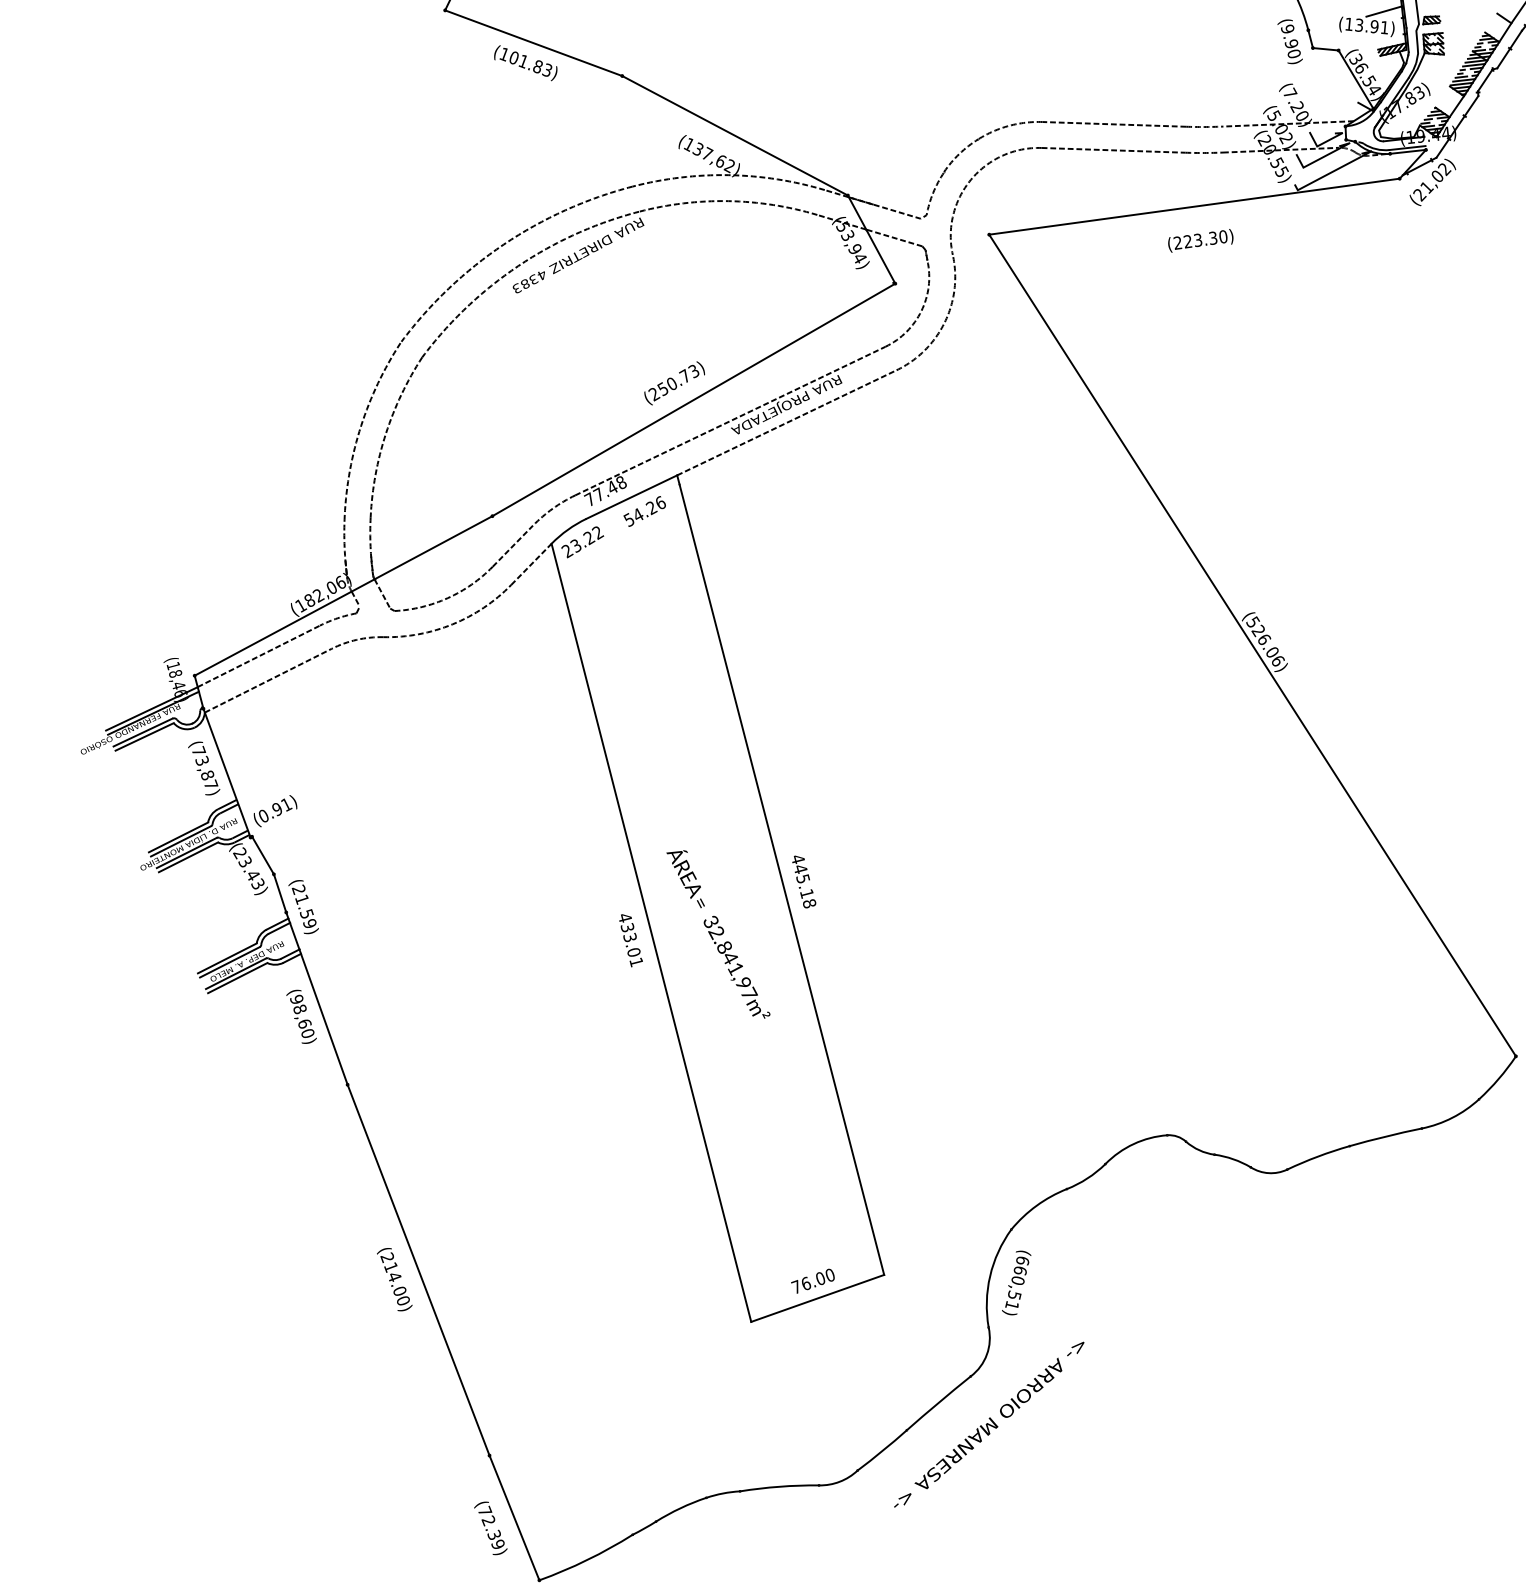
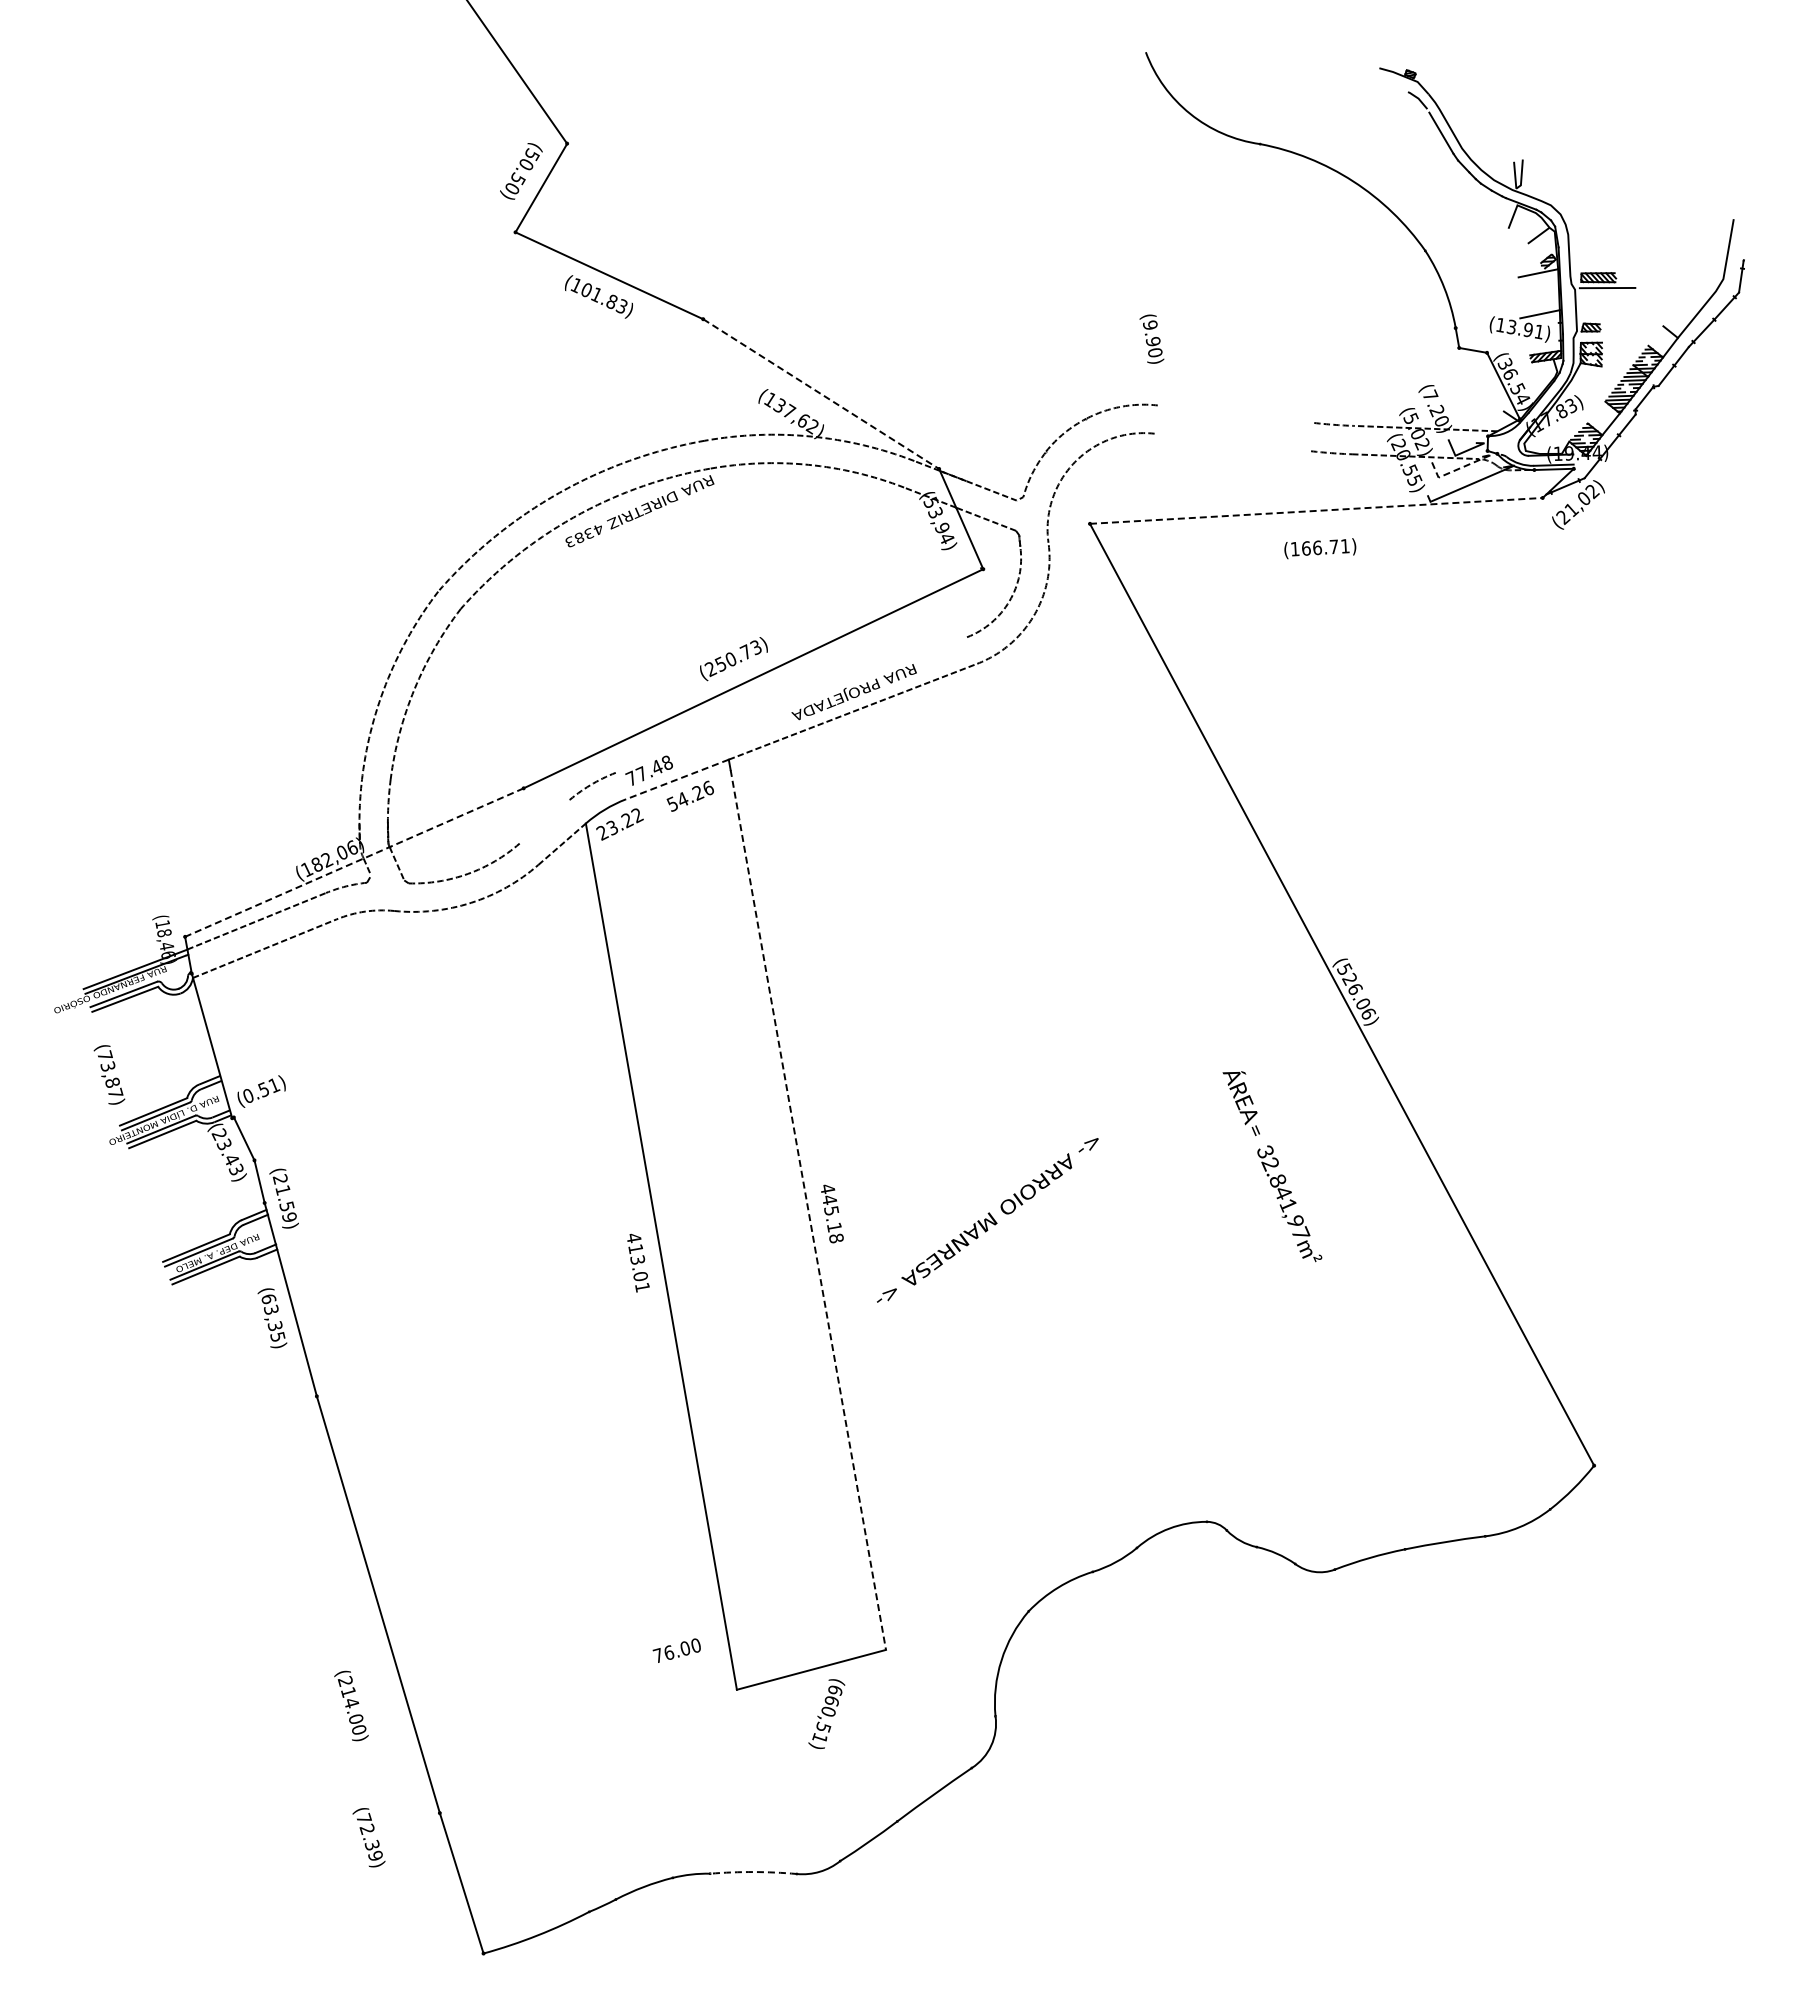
text: (1289, 41) -> (1151, 338), moved
line: (1113, 123) -> (1235, 413), removed
line: (735, 136) -> (821, 394), solid -> dashed
line: (1113, 150) -> (1232, 442), removed
line: (1325, 156) -> (1463, 467), solid -> dashed
line: (1194, 206) -> (1316, 510), solid -> dashed
text: (1199, 239) -> (1319, 547), (223.30) -> (166.71)
line: (730, 420) -> (791, 704), removed
line: (630, 497) -> (676, 779), solid -> dashed
line: (512, 545) -> (543, 822), removed
line: (343, 595) -> (354, 862), solid -> dashed
text: (204, 768) -> (109, 1074), moved
text: (277, 809) -> (263, 1089), (0.91) -> (0.51)
line: (782, 879) -> (808, 1209), solid -> dashed
text: (627, 927) -> (635, 1248), 433.01 -> 413.01
text: (718, 934) -> (1272, 1166), moved
text: (302, 1016) -> (273, 1317), (98,60) -> (63,35)
text: (394, 1279) -> (351, 1705), moved
text: (812, 1281) -> (676, 1650), moved
text: (1016, 1282) -> (826, 1713), moved
text: (988, 1424) -> (987, 1220), moved
arc: (779, 1487) -> (753, 1872), solid -> dashed
text: (490, 1528) -> (368, 1837), moved

